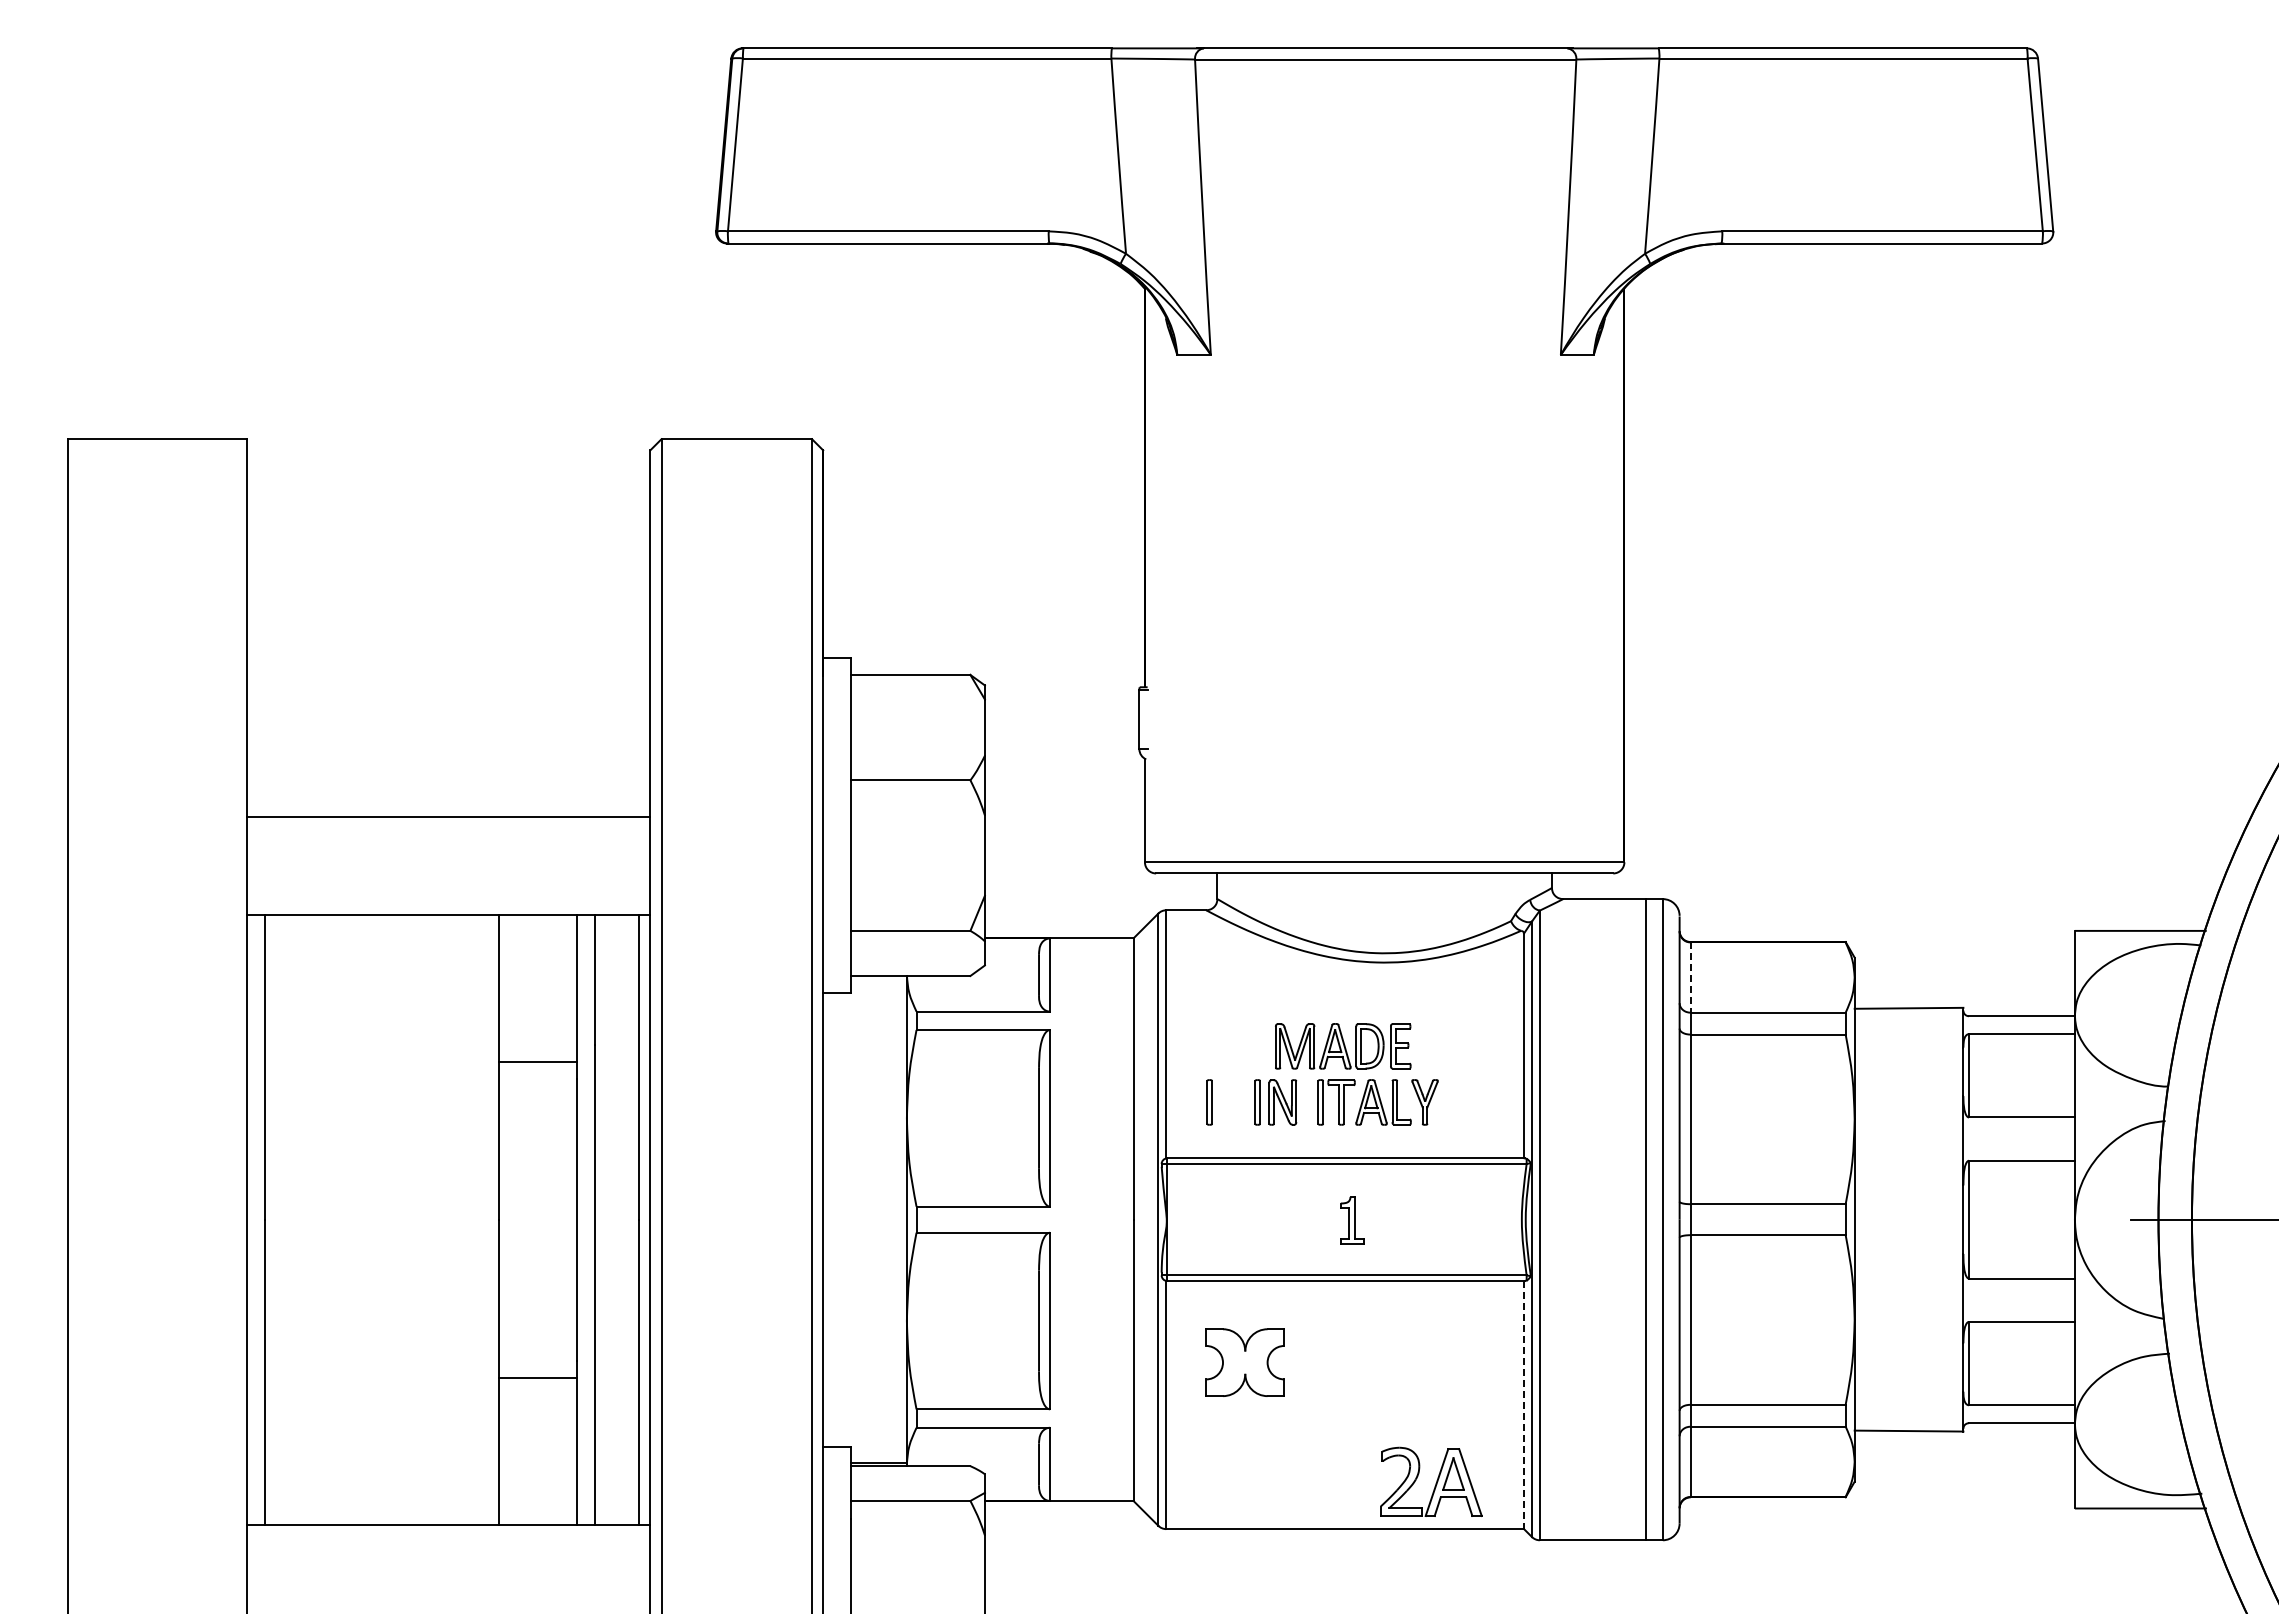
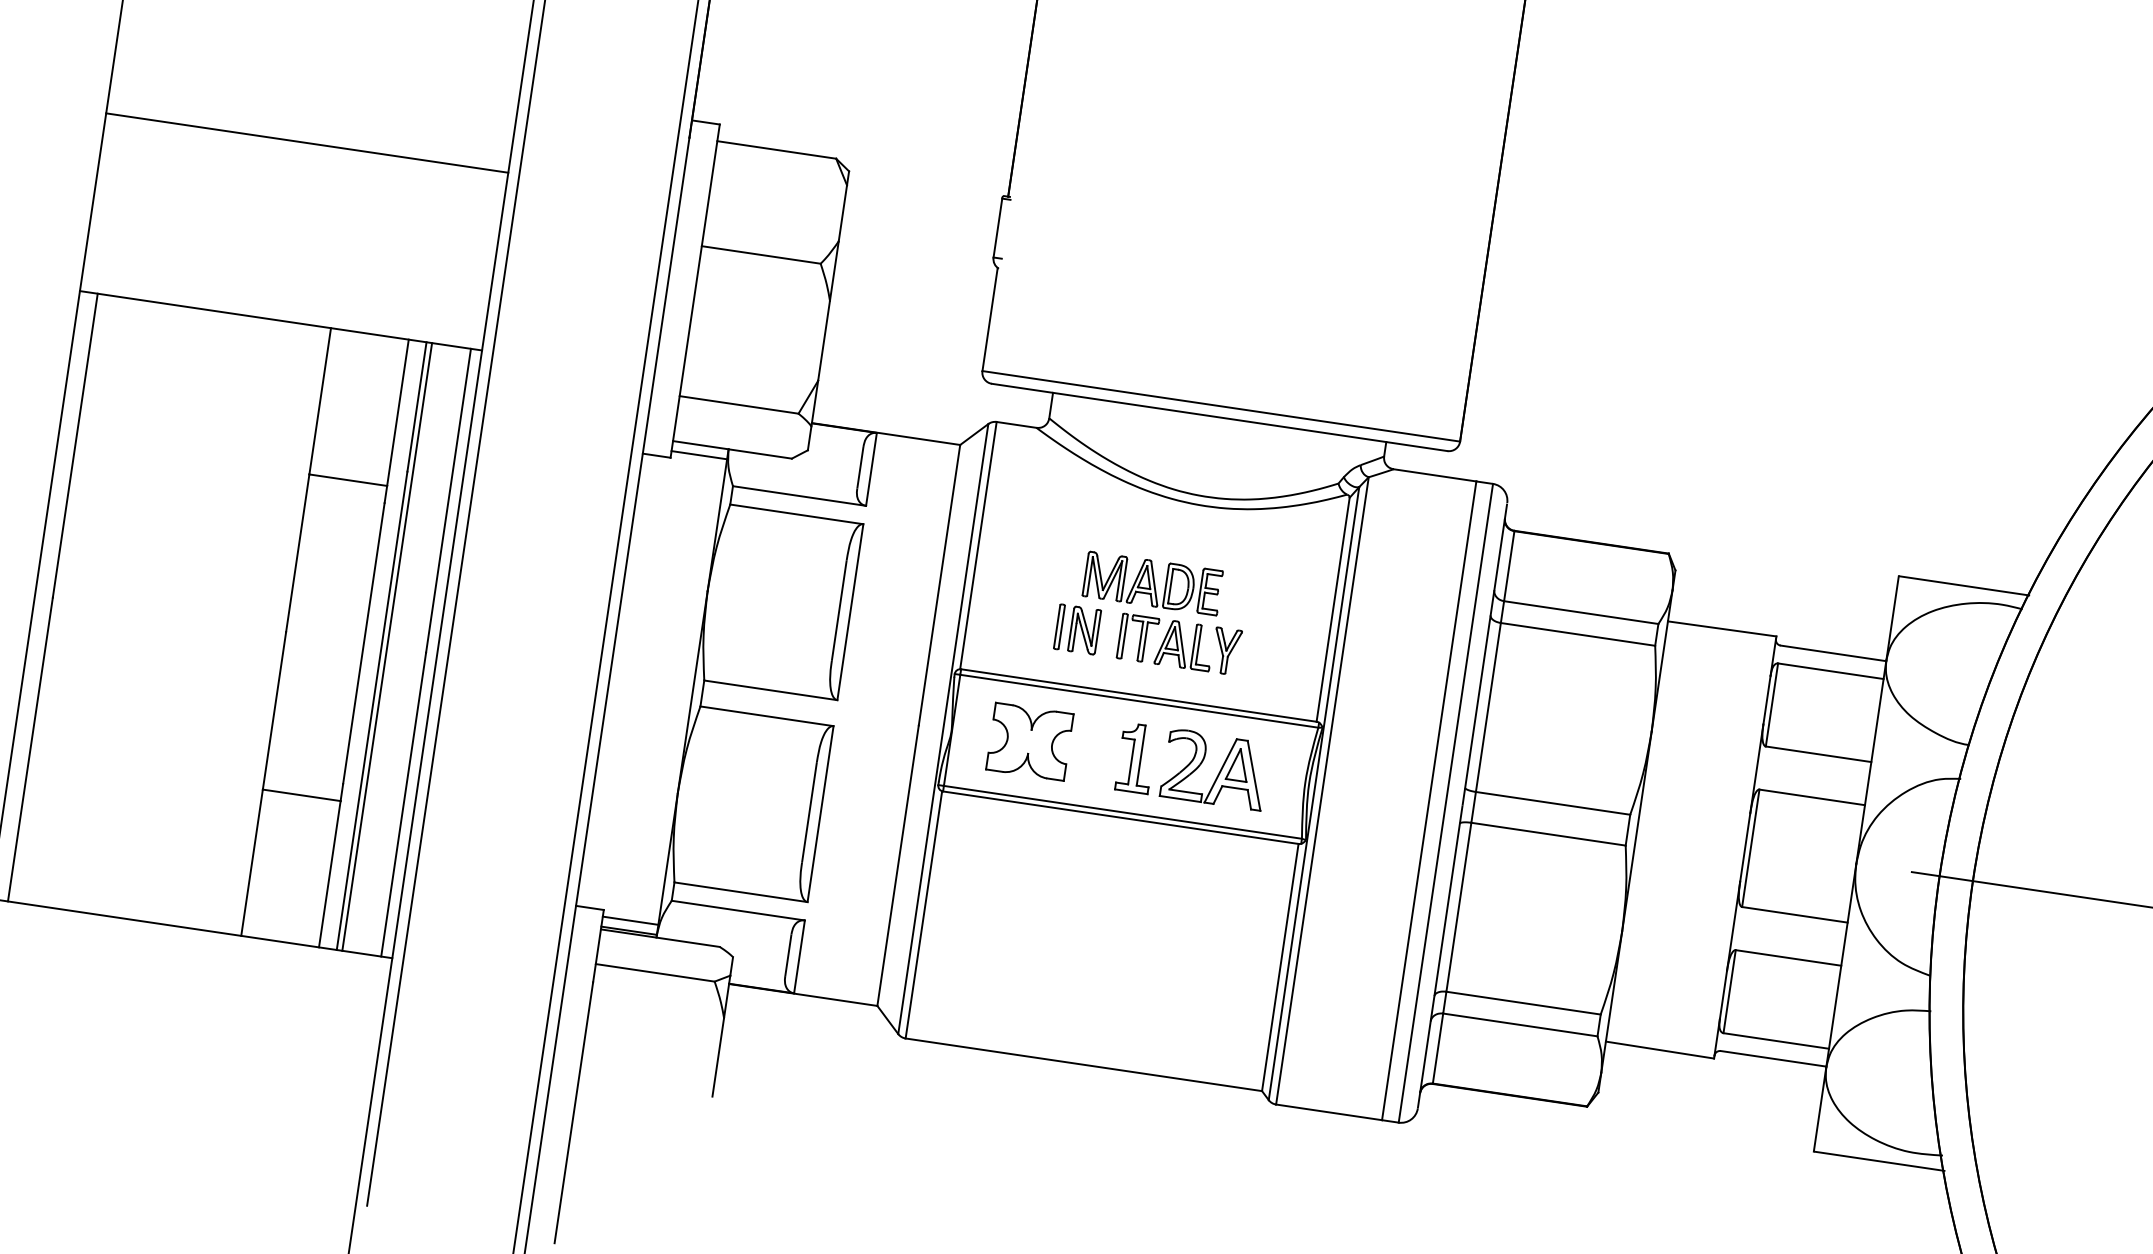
line: (448, 817) -> (307, 143), moved
line: (1690, 978) -> (1508, 567), dashed -> solid
line: (878, 986) -> (698, 455), added
part: (1209, 1102) -> (1011, 619), removed
line: (600, 1219) -> (387, 646), added
part: (1352, 1220) -> (1136, 758), size x1.43
part: (1244, 1362) -> (1029, 741), moved
line: (1524, 1405) -> (1280, 968), dashed -> solid
line: (878, 1453) -> (630, 920), added
part: (1431, 1481) -> (1215, 769), moved

